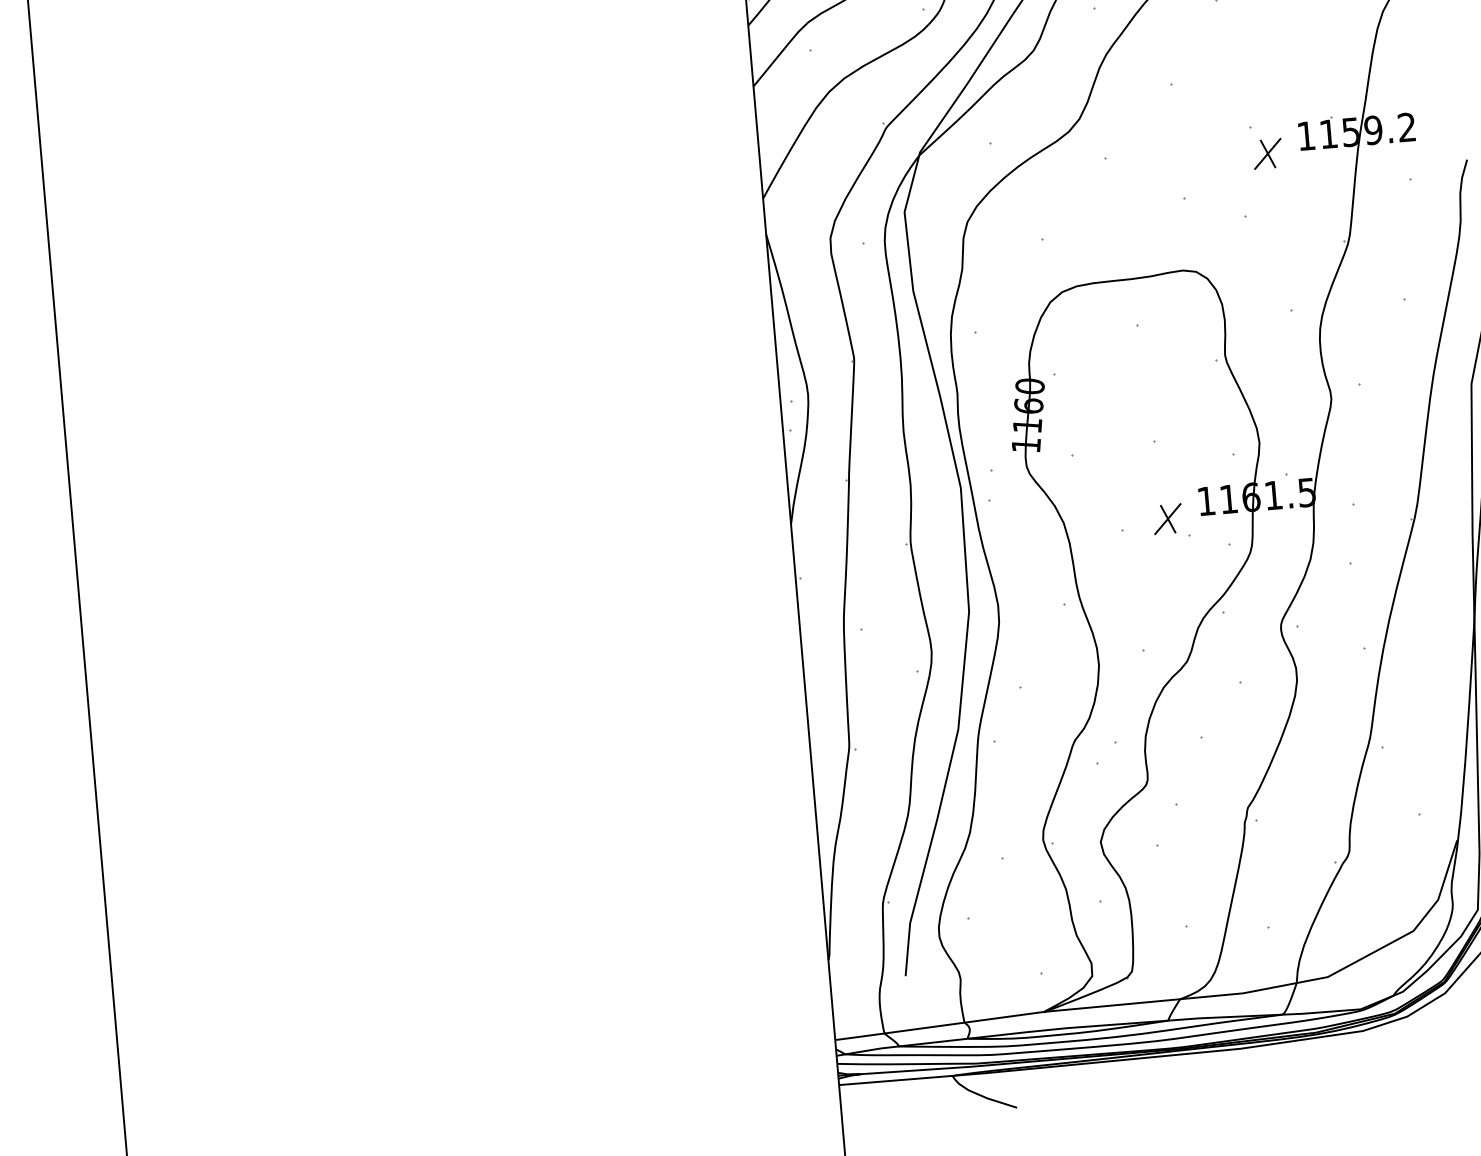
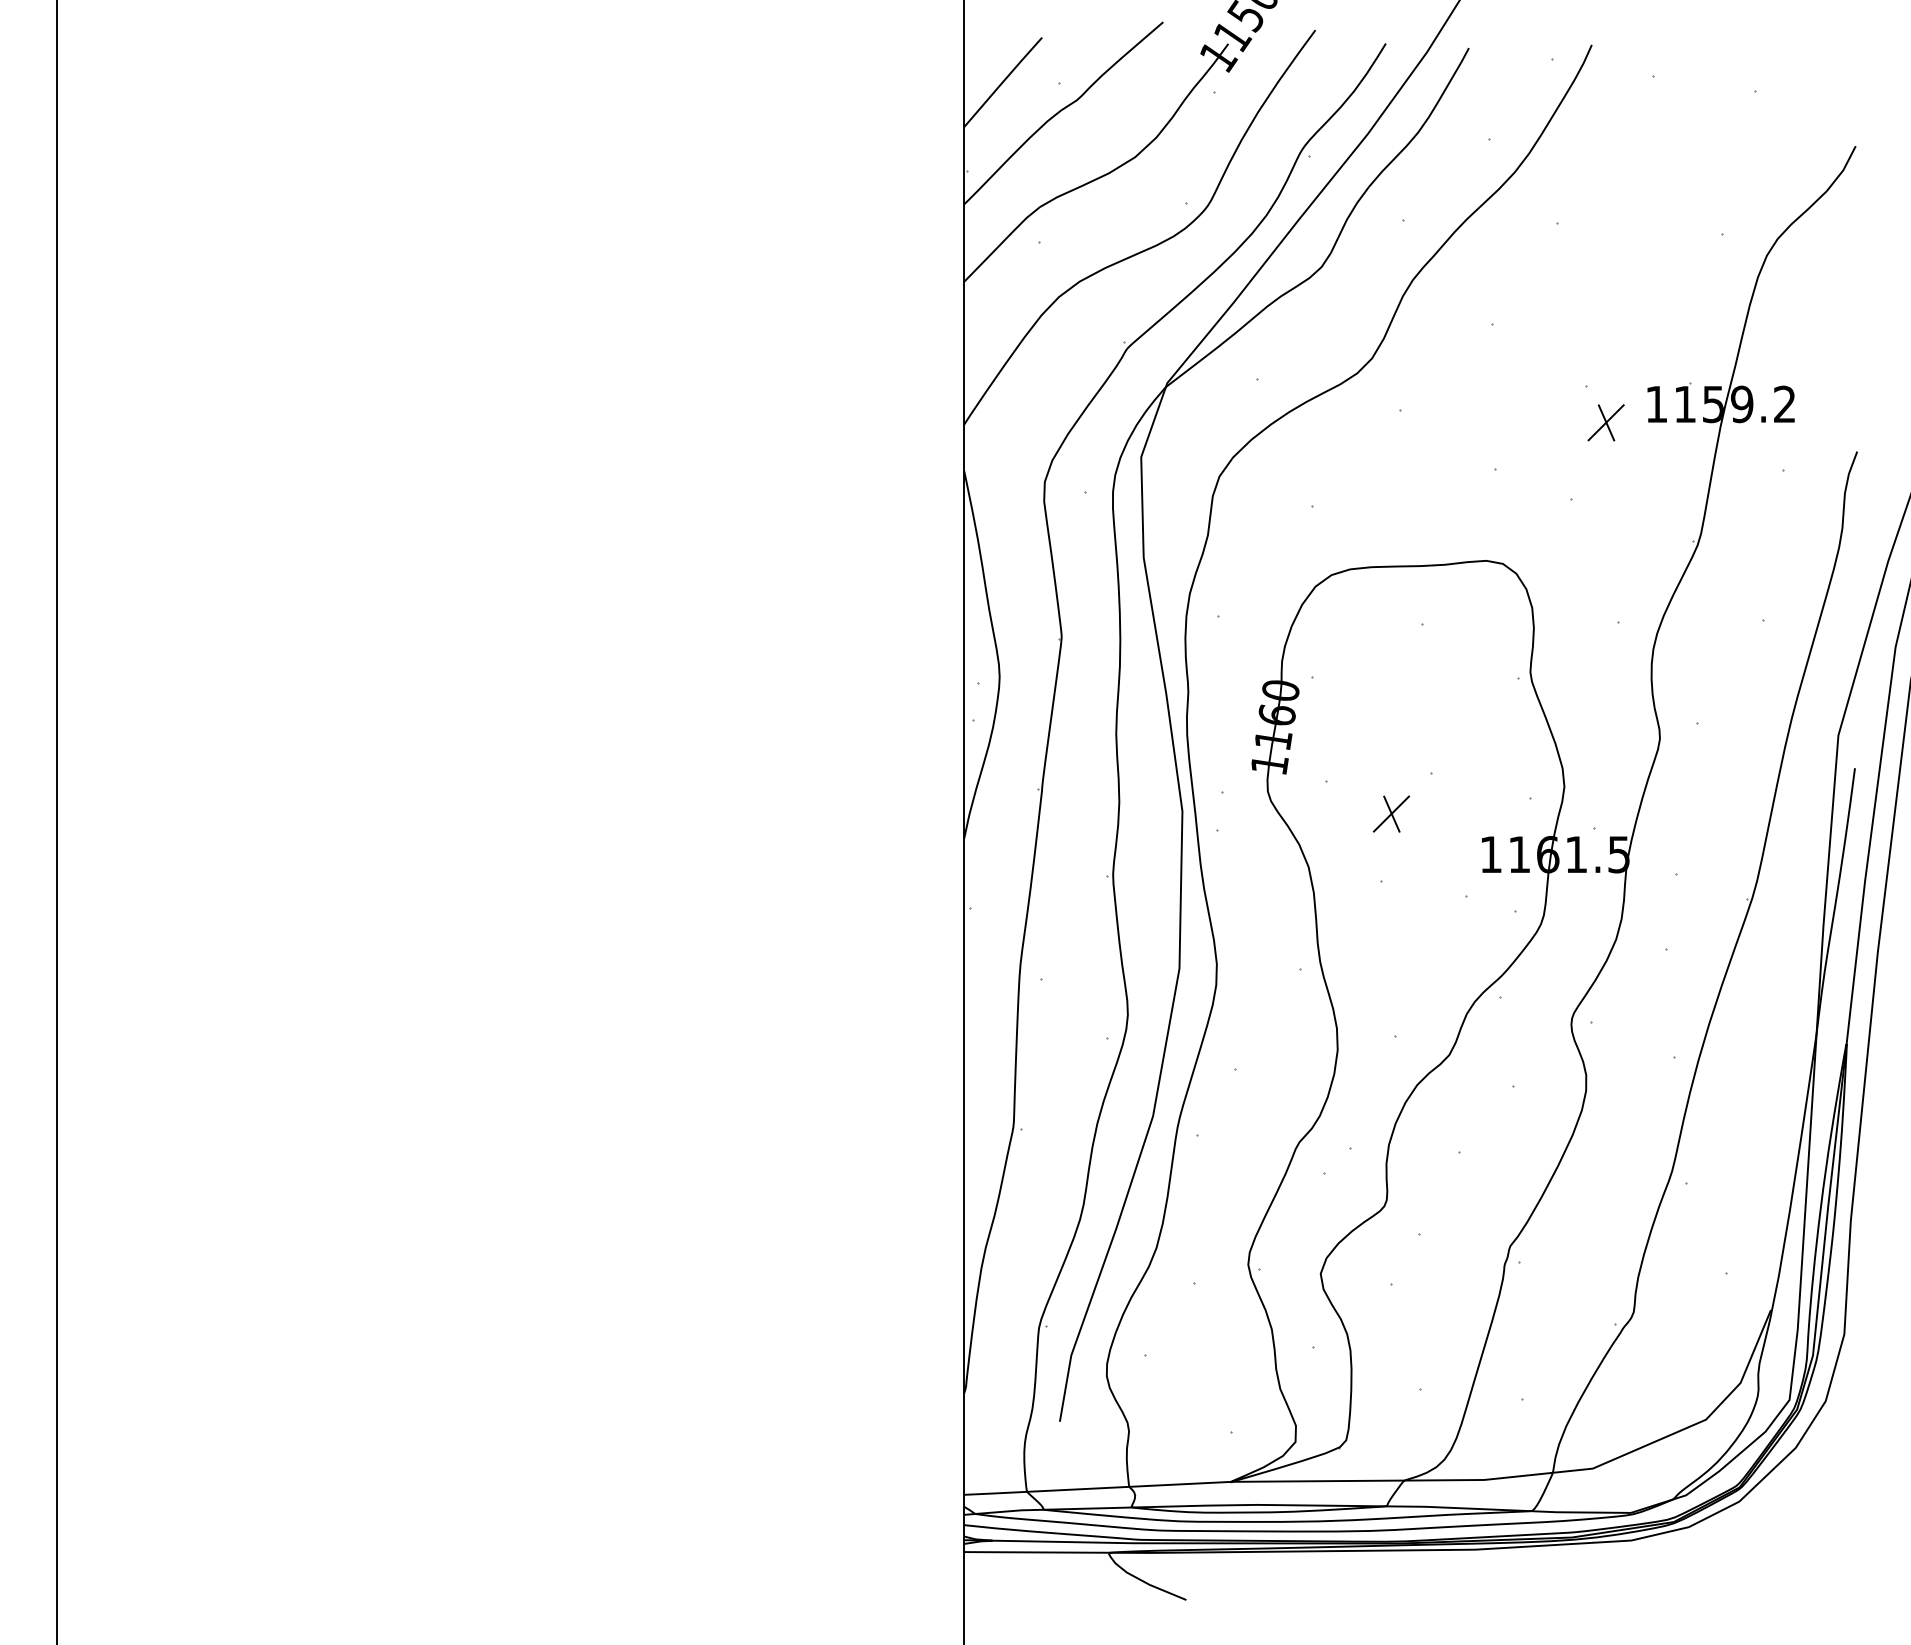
part: (1167, 518) -> (1391, 813), moved

